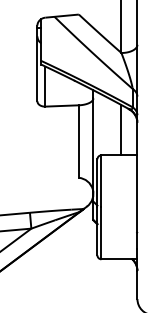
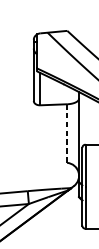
line: (78, 141) -> (67, 133), solid -> dashed

